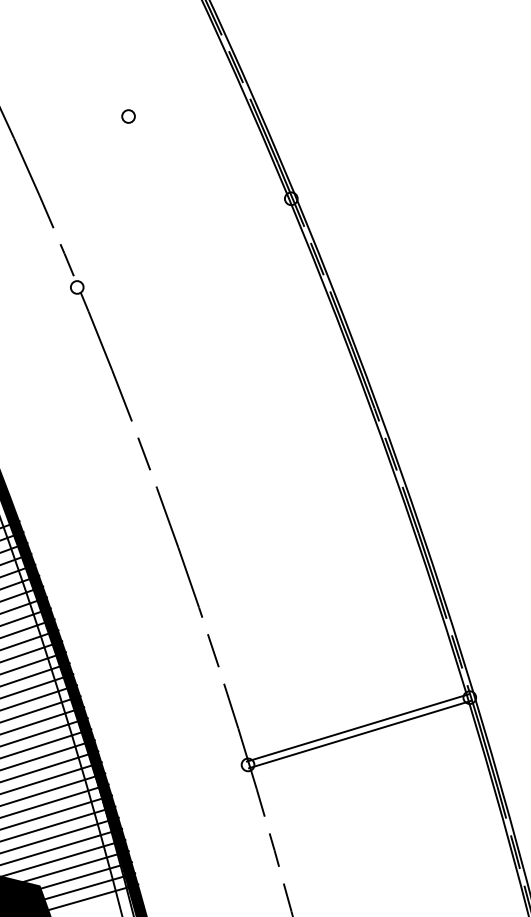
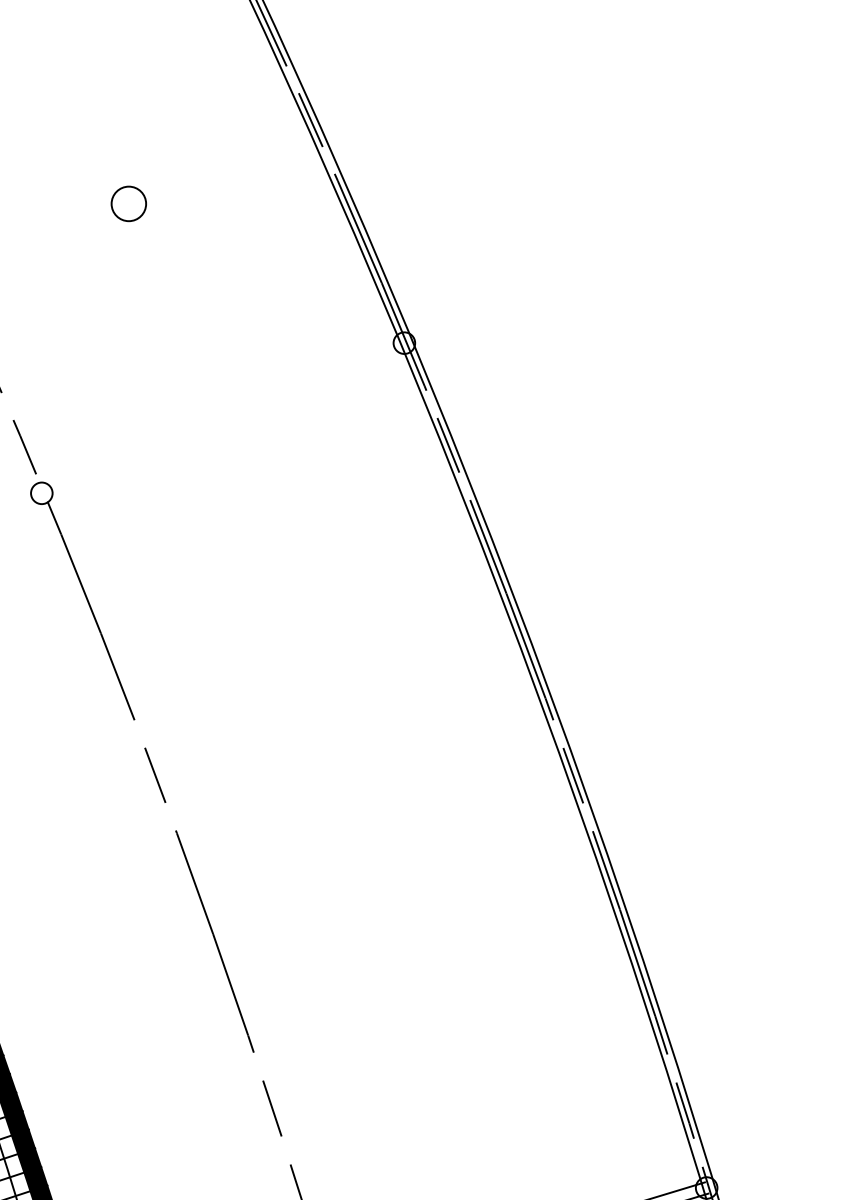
circle: (128, 116) -> (128, 203), size x1.6

